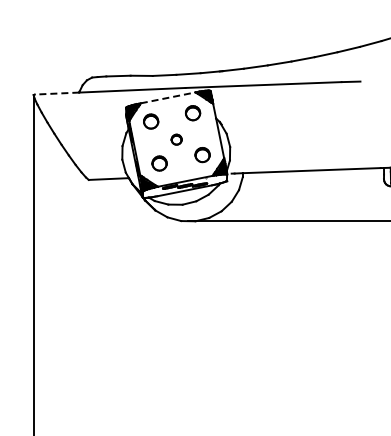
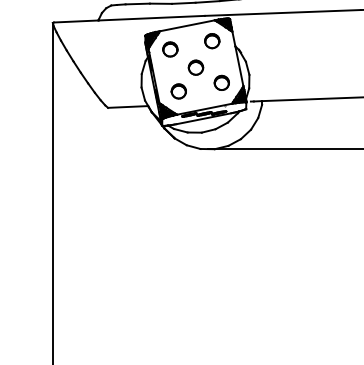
line: (56, 93) -> (75, 21), dashed -> solid
line: (168, 97) -> (187, 25), dashed -> solid
part: (176, 139) -> (195, 67), size x1.43

